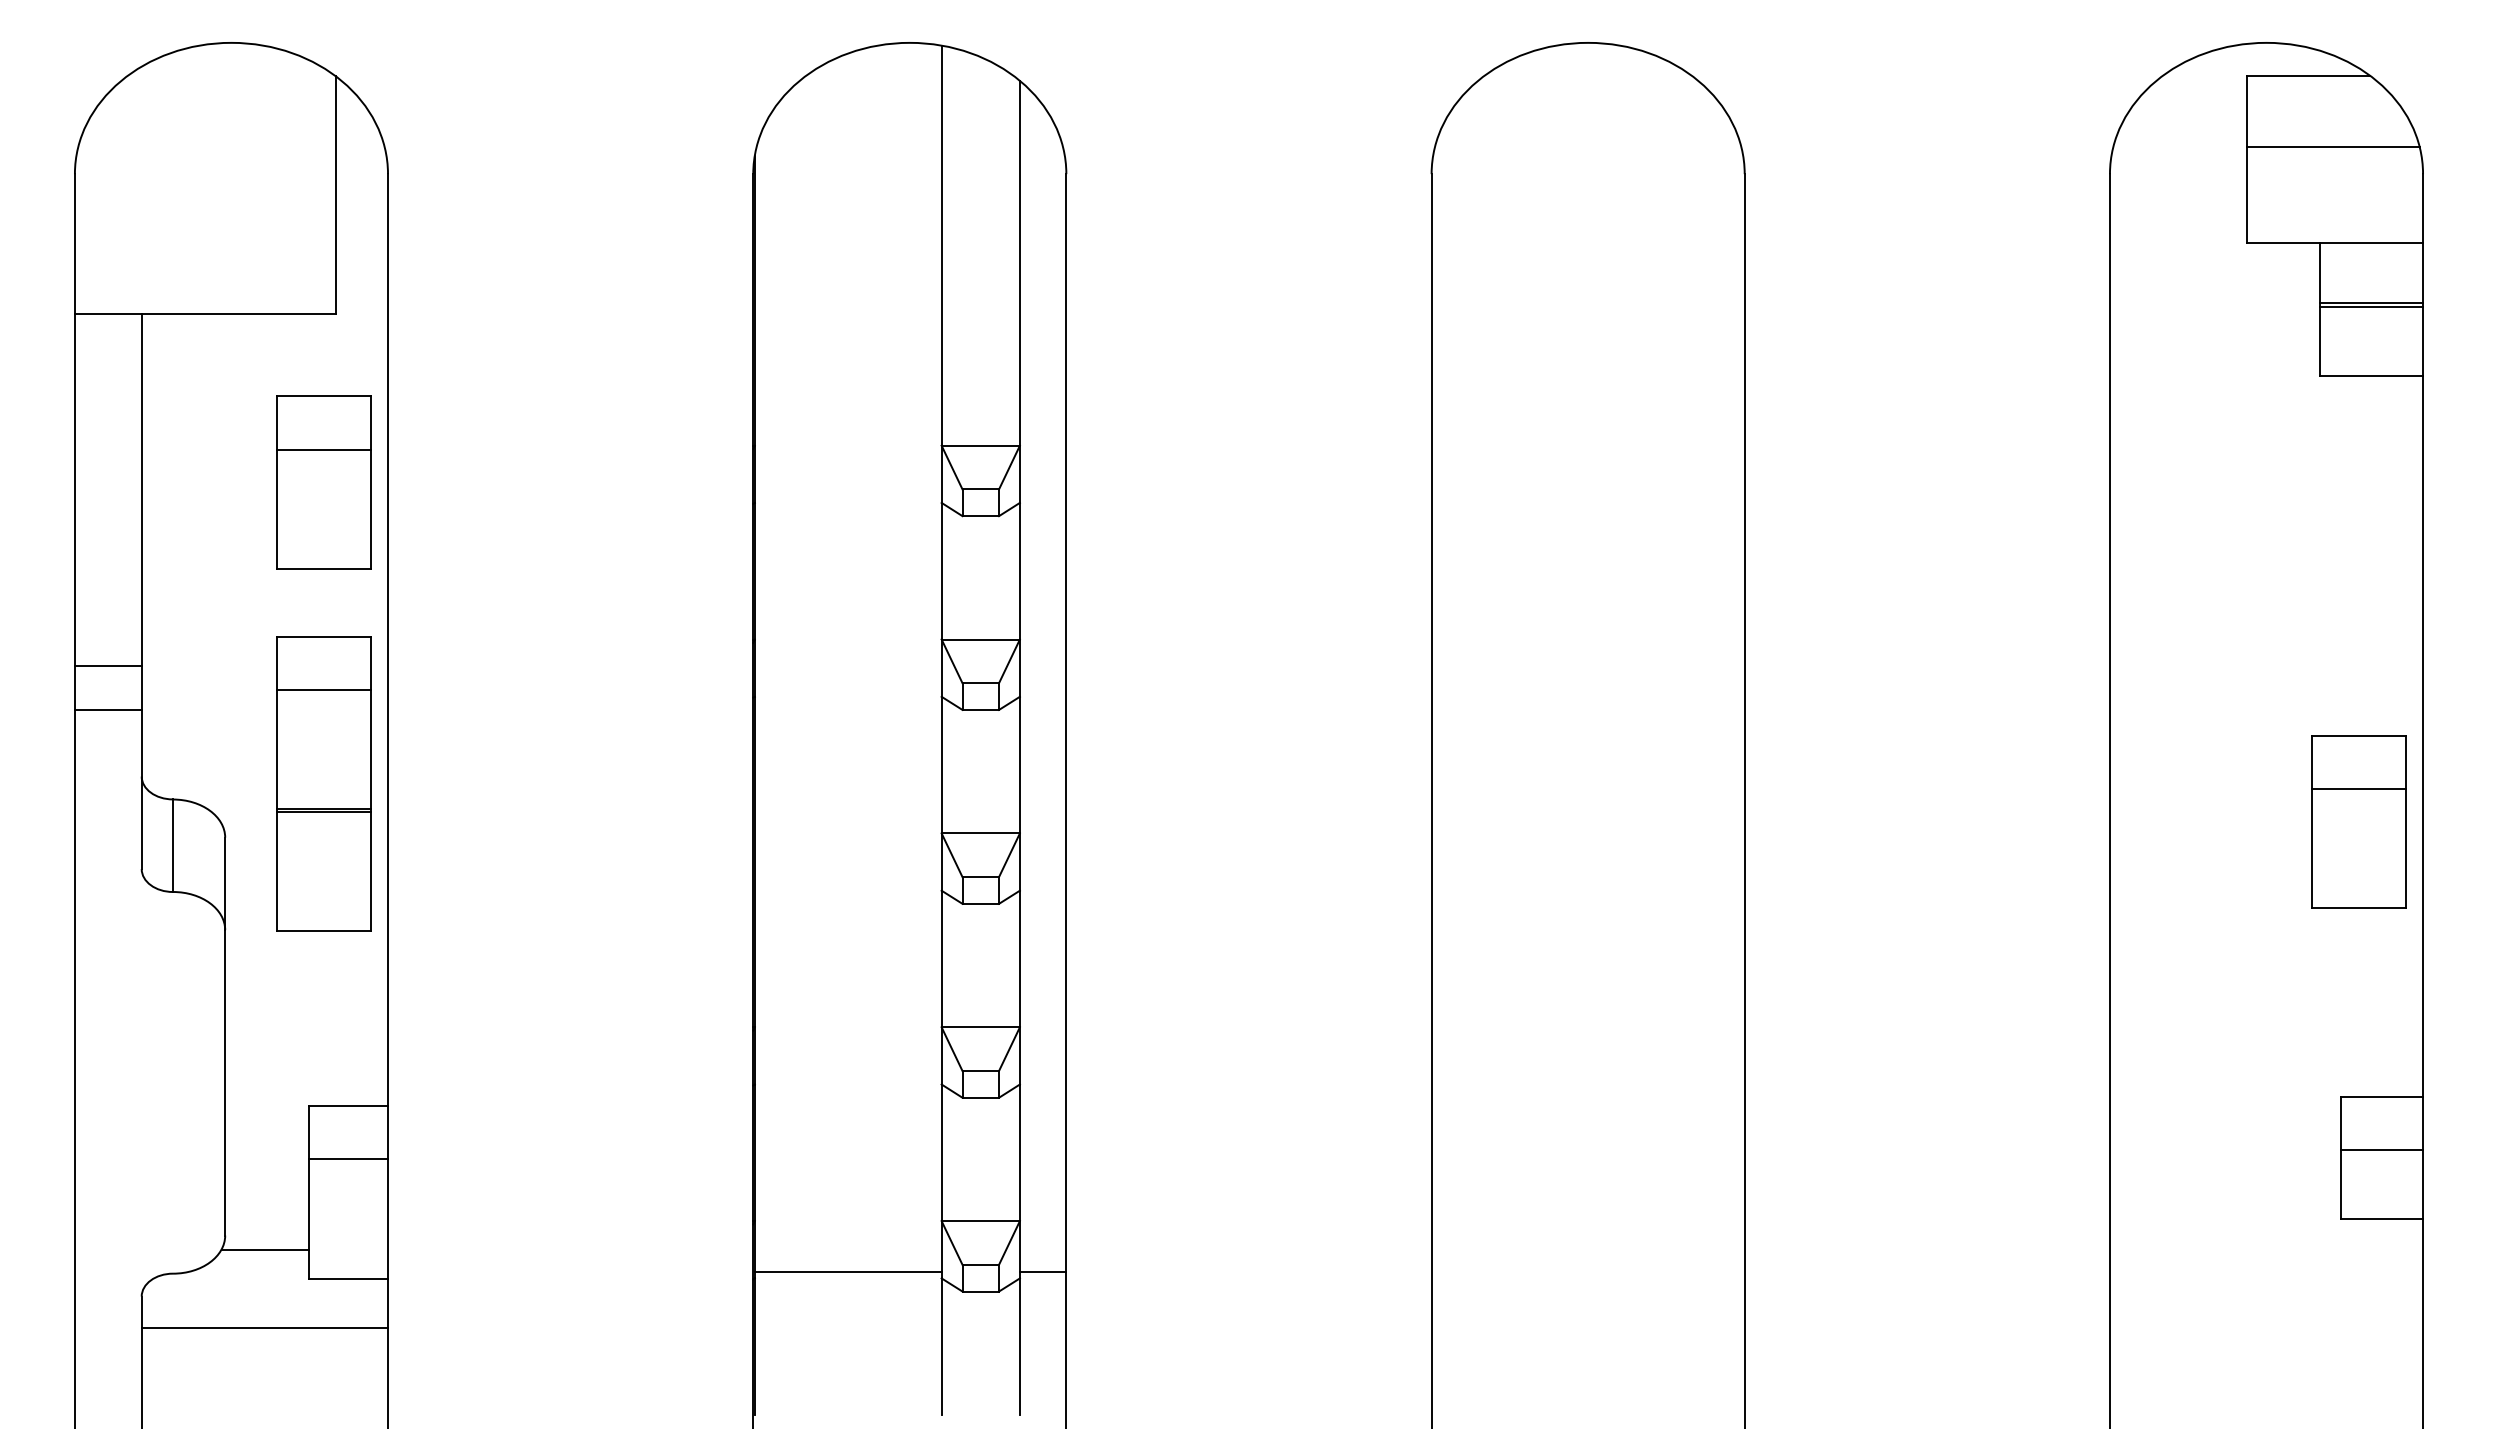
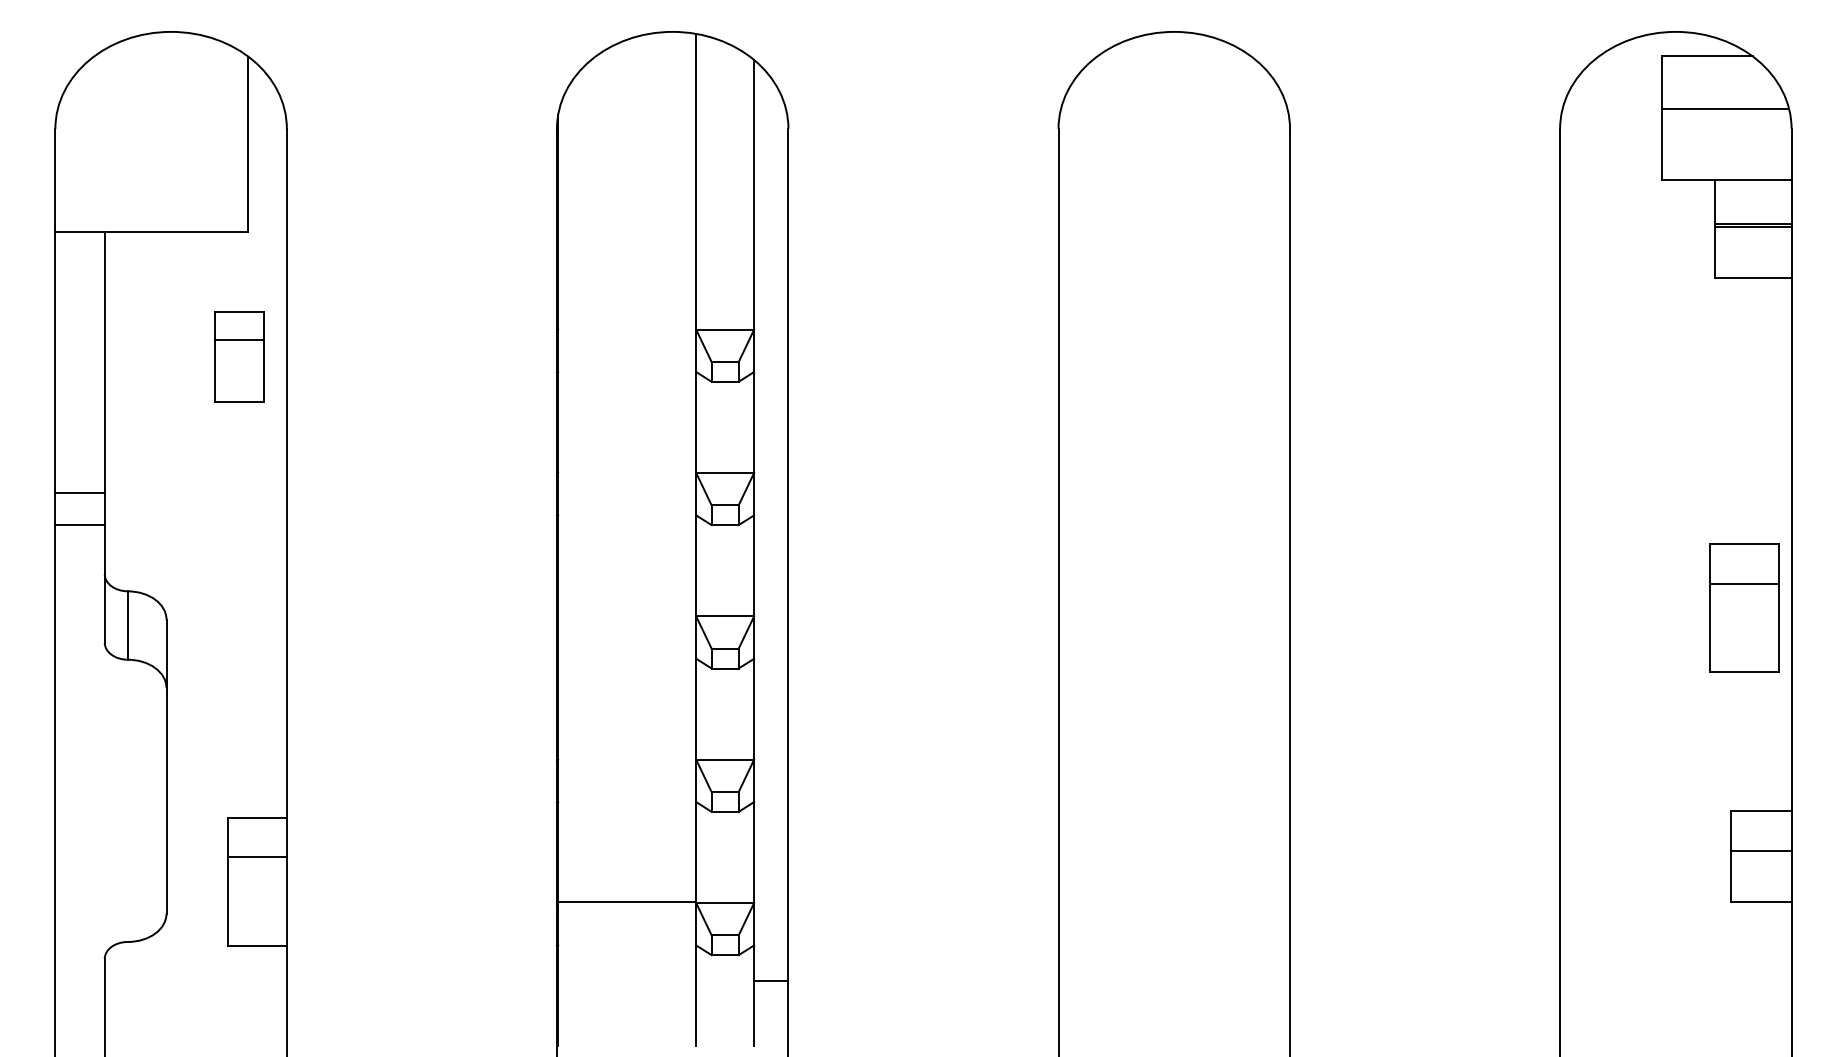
part: (323, 482) -> (239, 356), size x0.7
part: (323, 783) -> (239, 579), removed
line: (264, 1249) -> (195, 924), removed
line: (847, 1271) -> (626, 901), moved
line: (1042, 1271) -> (770, 980), moved
line: (264, 1327) -> (195, 981), removed

